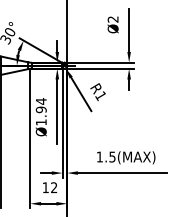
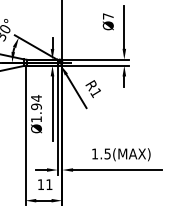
text: (112, 19) -> (107, 16), Ø2 -> Ø7
text: (54, 187) -> (49, 184), 12 -> 11

